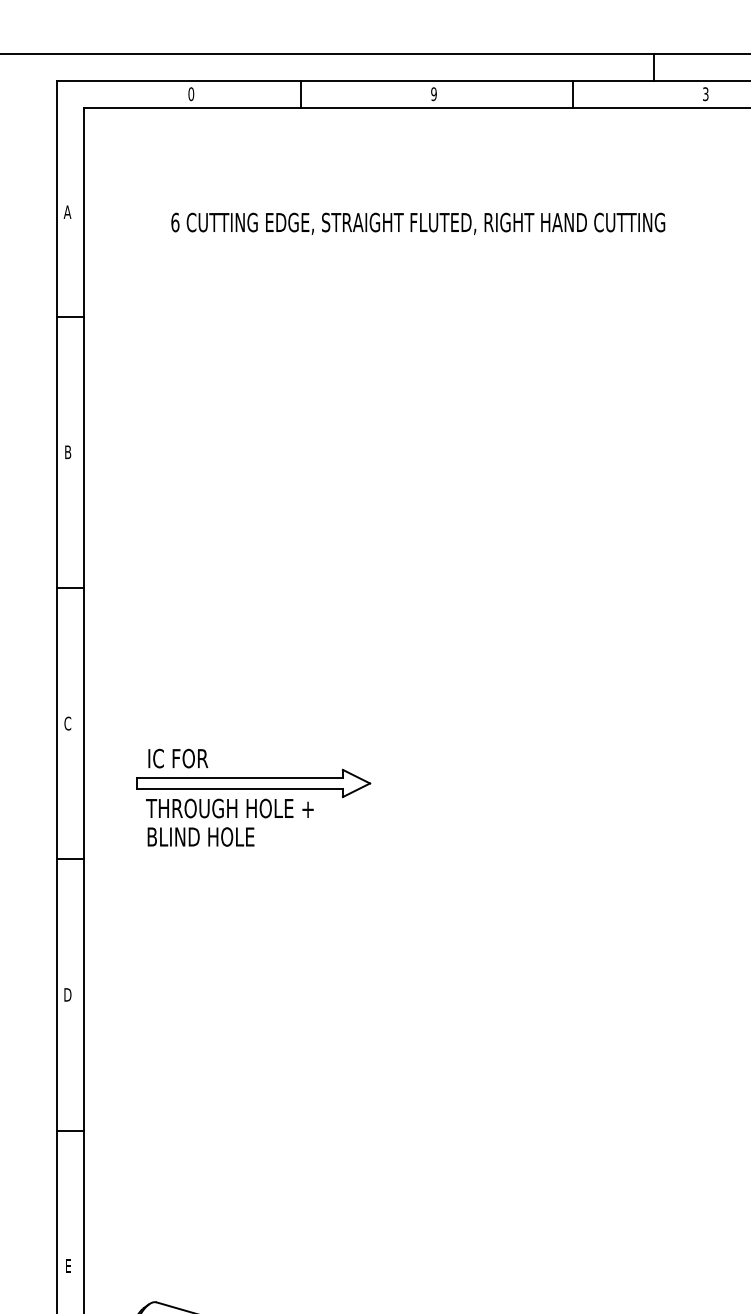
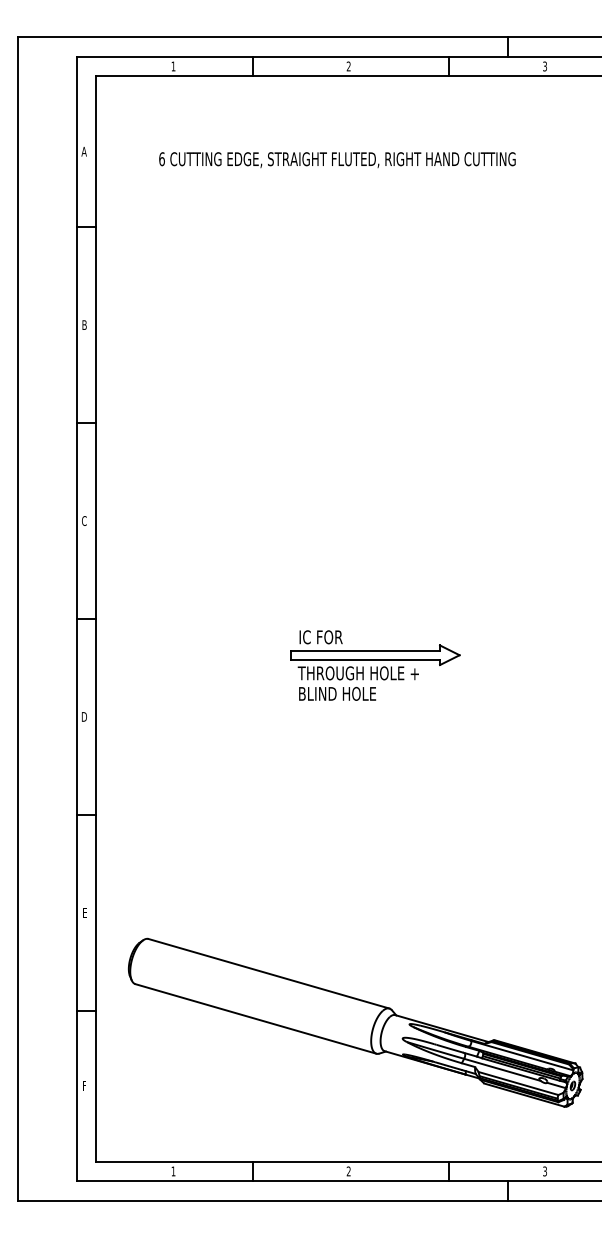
text: (191, 94) -> (173, 66), 0 -> 1
text: (433, 94) -> (348, 66), 9 -> 2
part: (253, 797) -> (375, 665), moved

